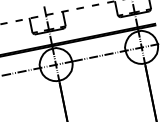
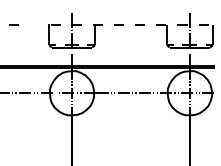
line: (18, 20) -> (34, 24), removed

